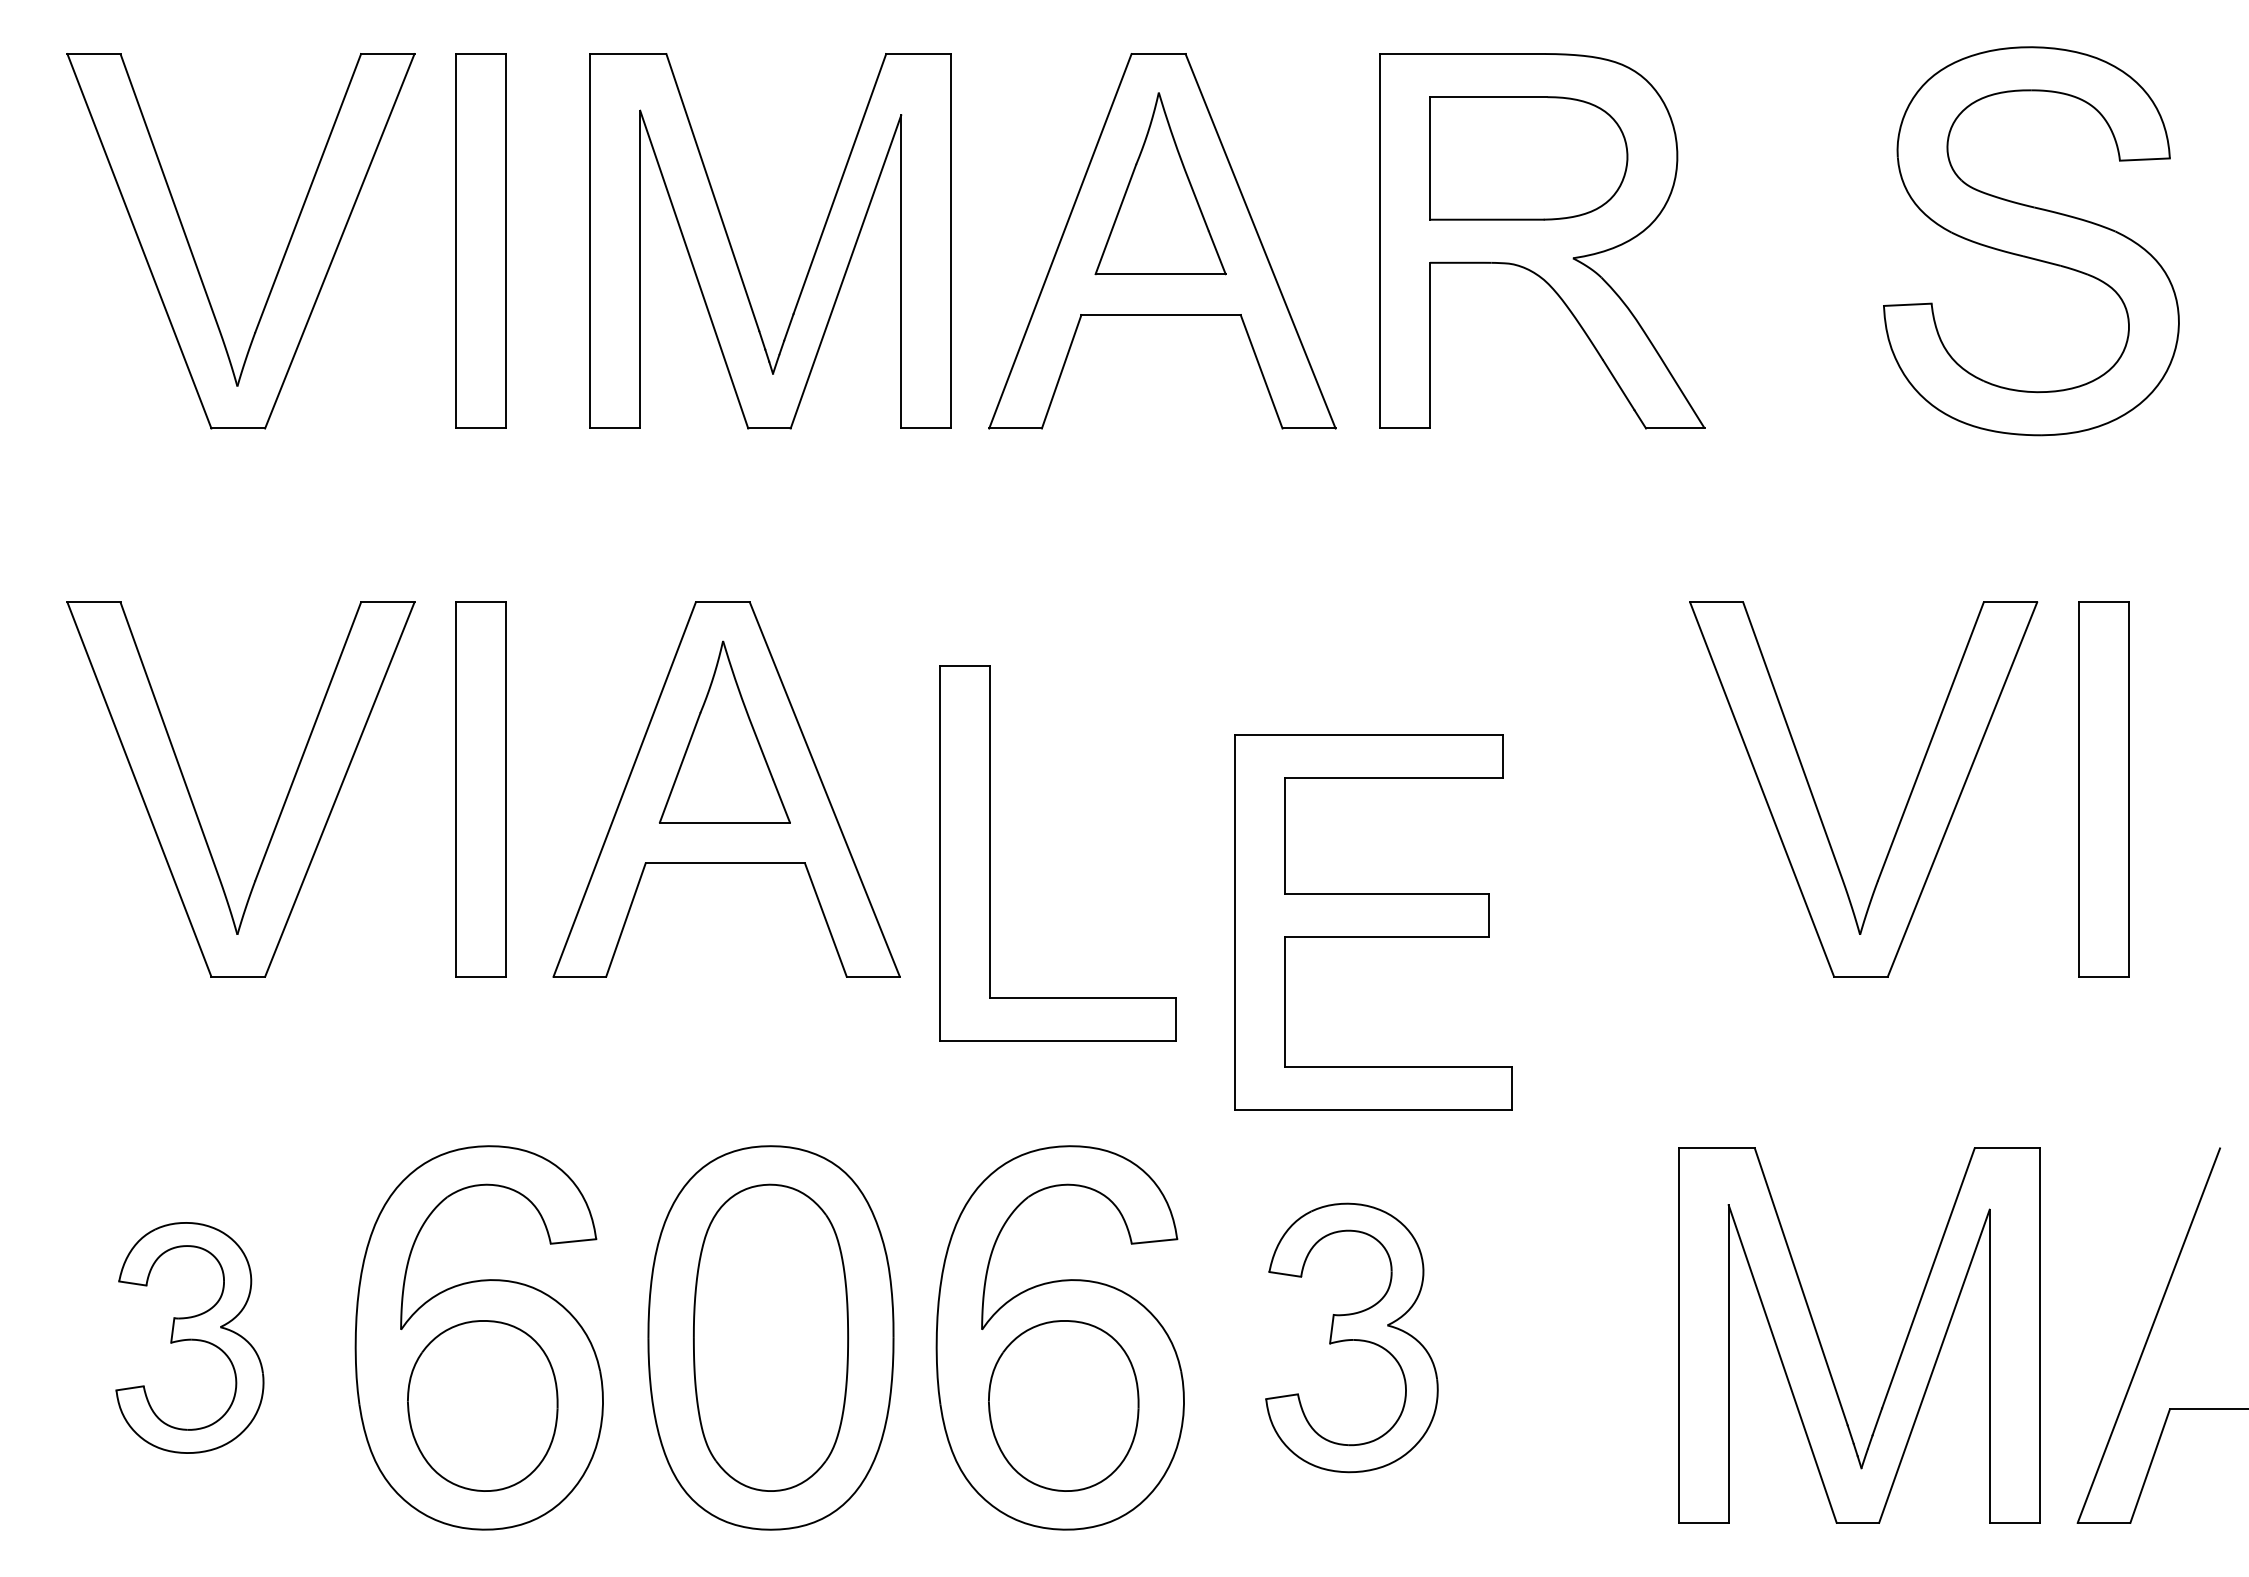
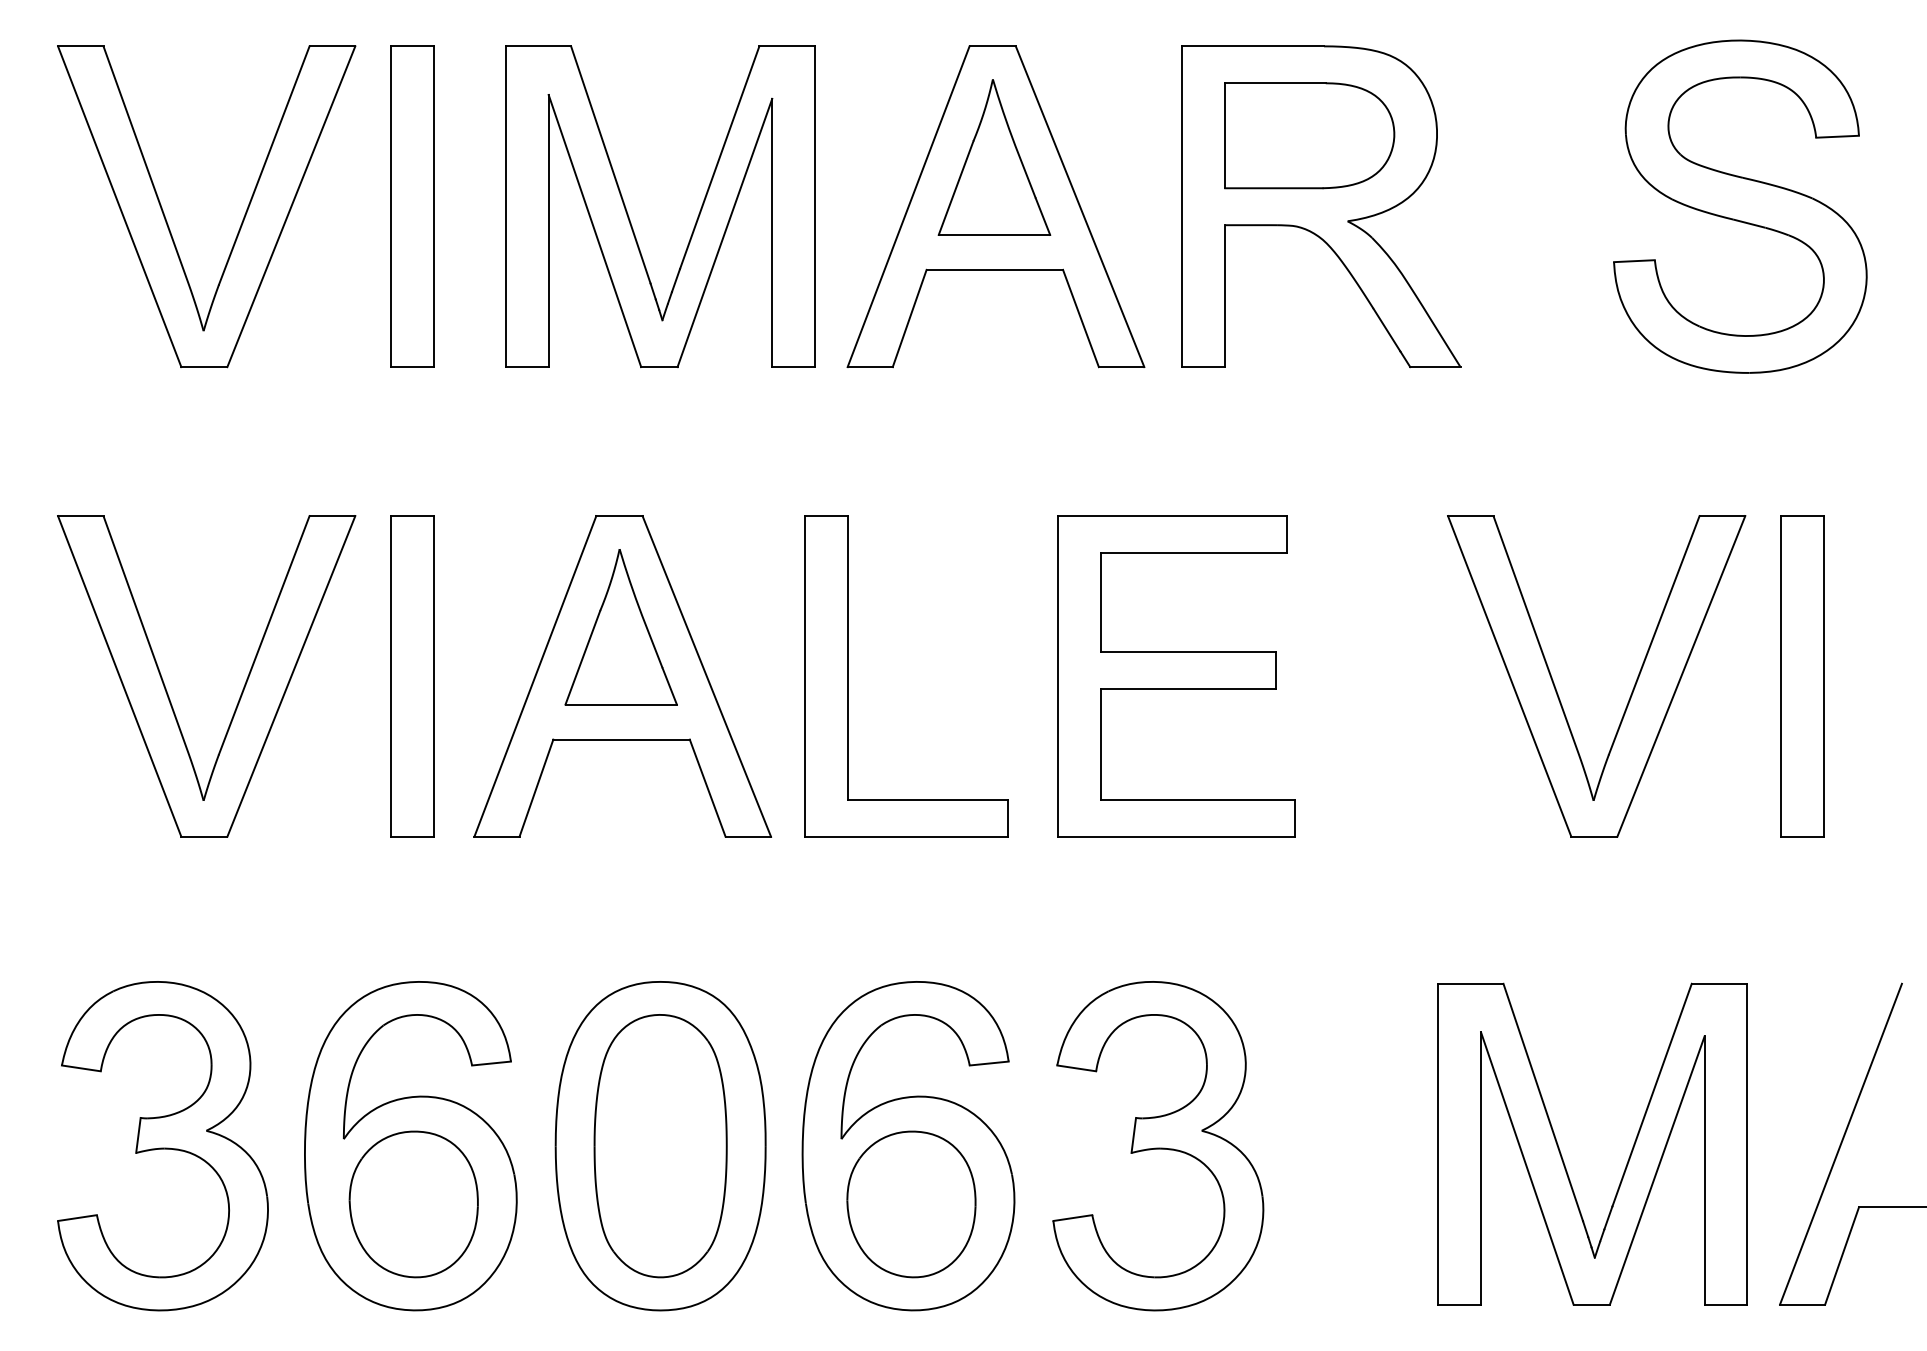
part: (990, 853) -> (848, 676), moved
part: (1373, 922) -> (1176, 676), moved
part: (189, 1337) -> (162, 1145), size x1.67
part: (1351, 1337) -> (1157, 1145), size x1.43

